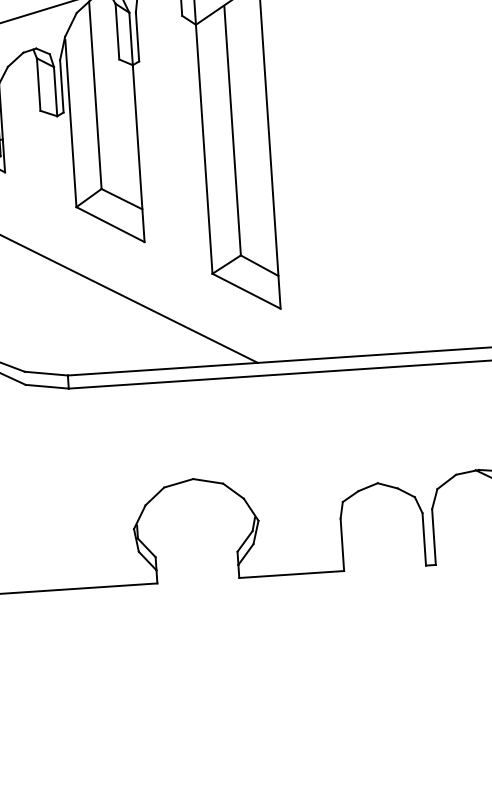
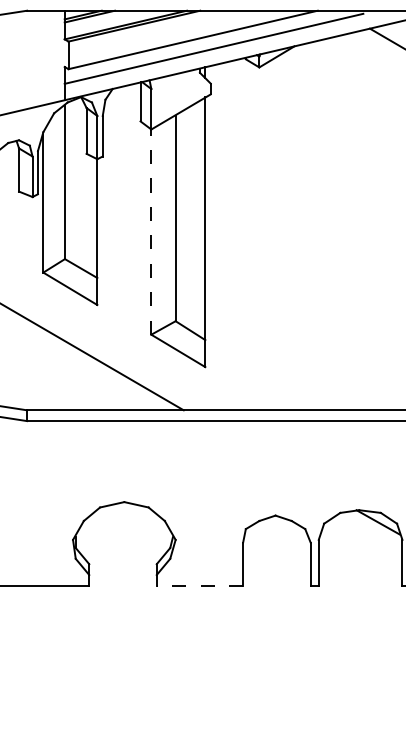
line: (204, 149) -> (151, 232), solid -> dashed
line: (291, 574) -> (199, 585), solid -> dashed

